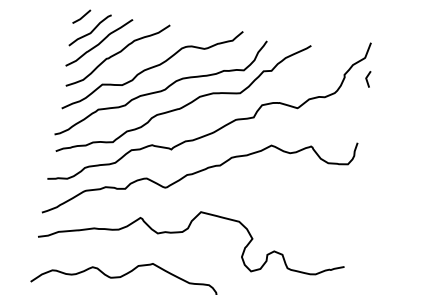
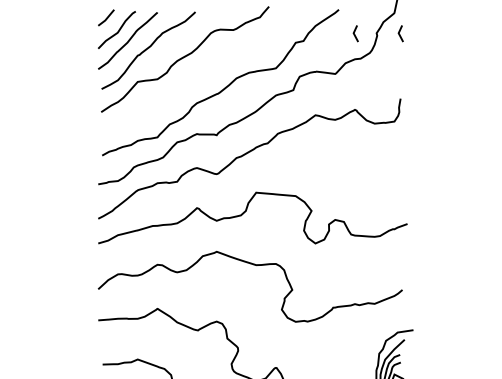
line: (322, 71) -> (354, 33), added
curve: (161, 89) -> (197, 77), removed

